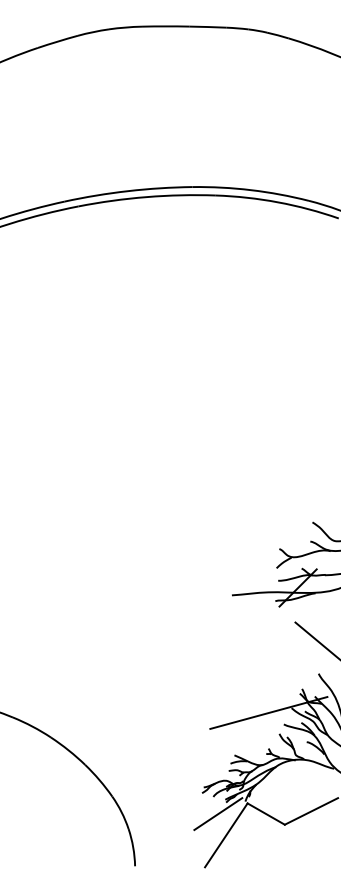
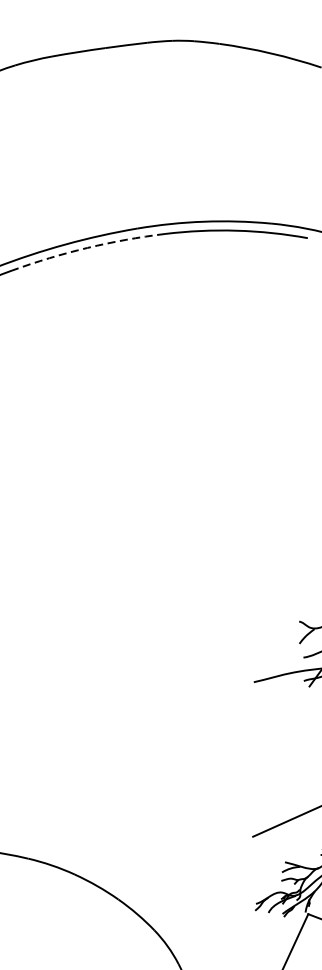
arc: (146, 197) -> (87, 248), solid -> dashed
line: (218, 814) -> (277, 931), removed

